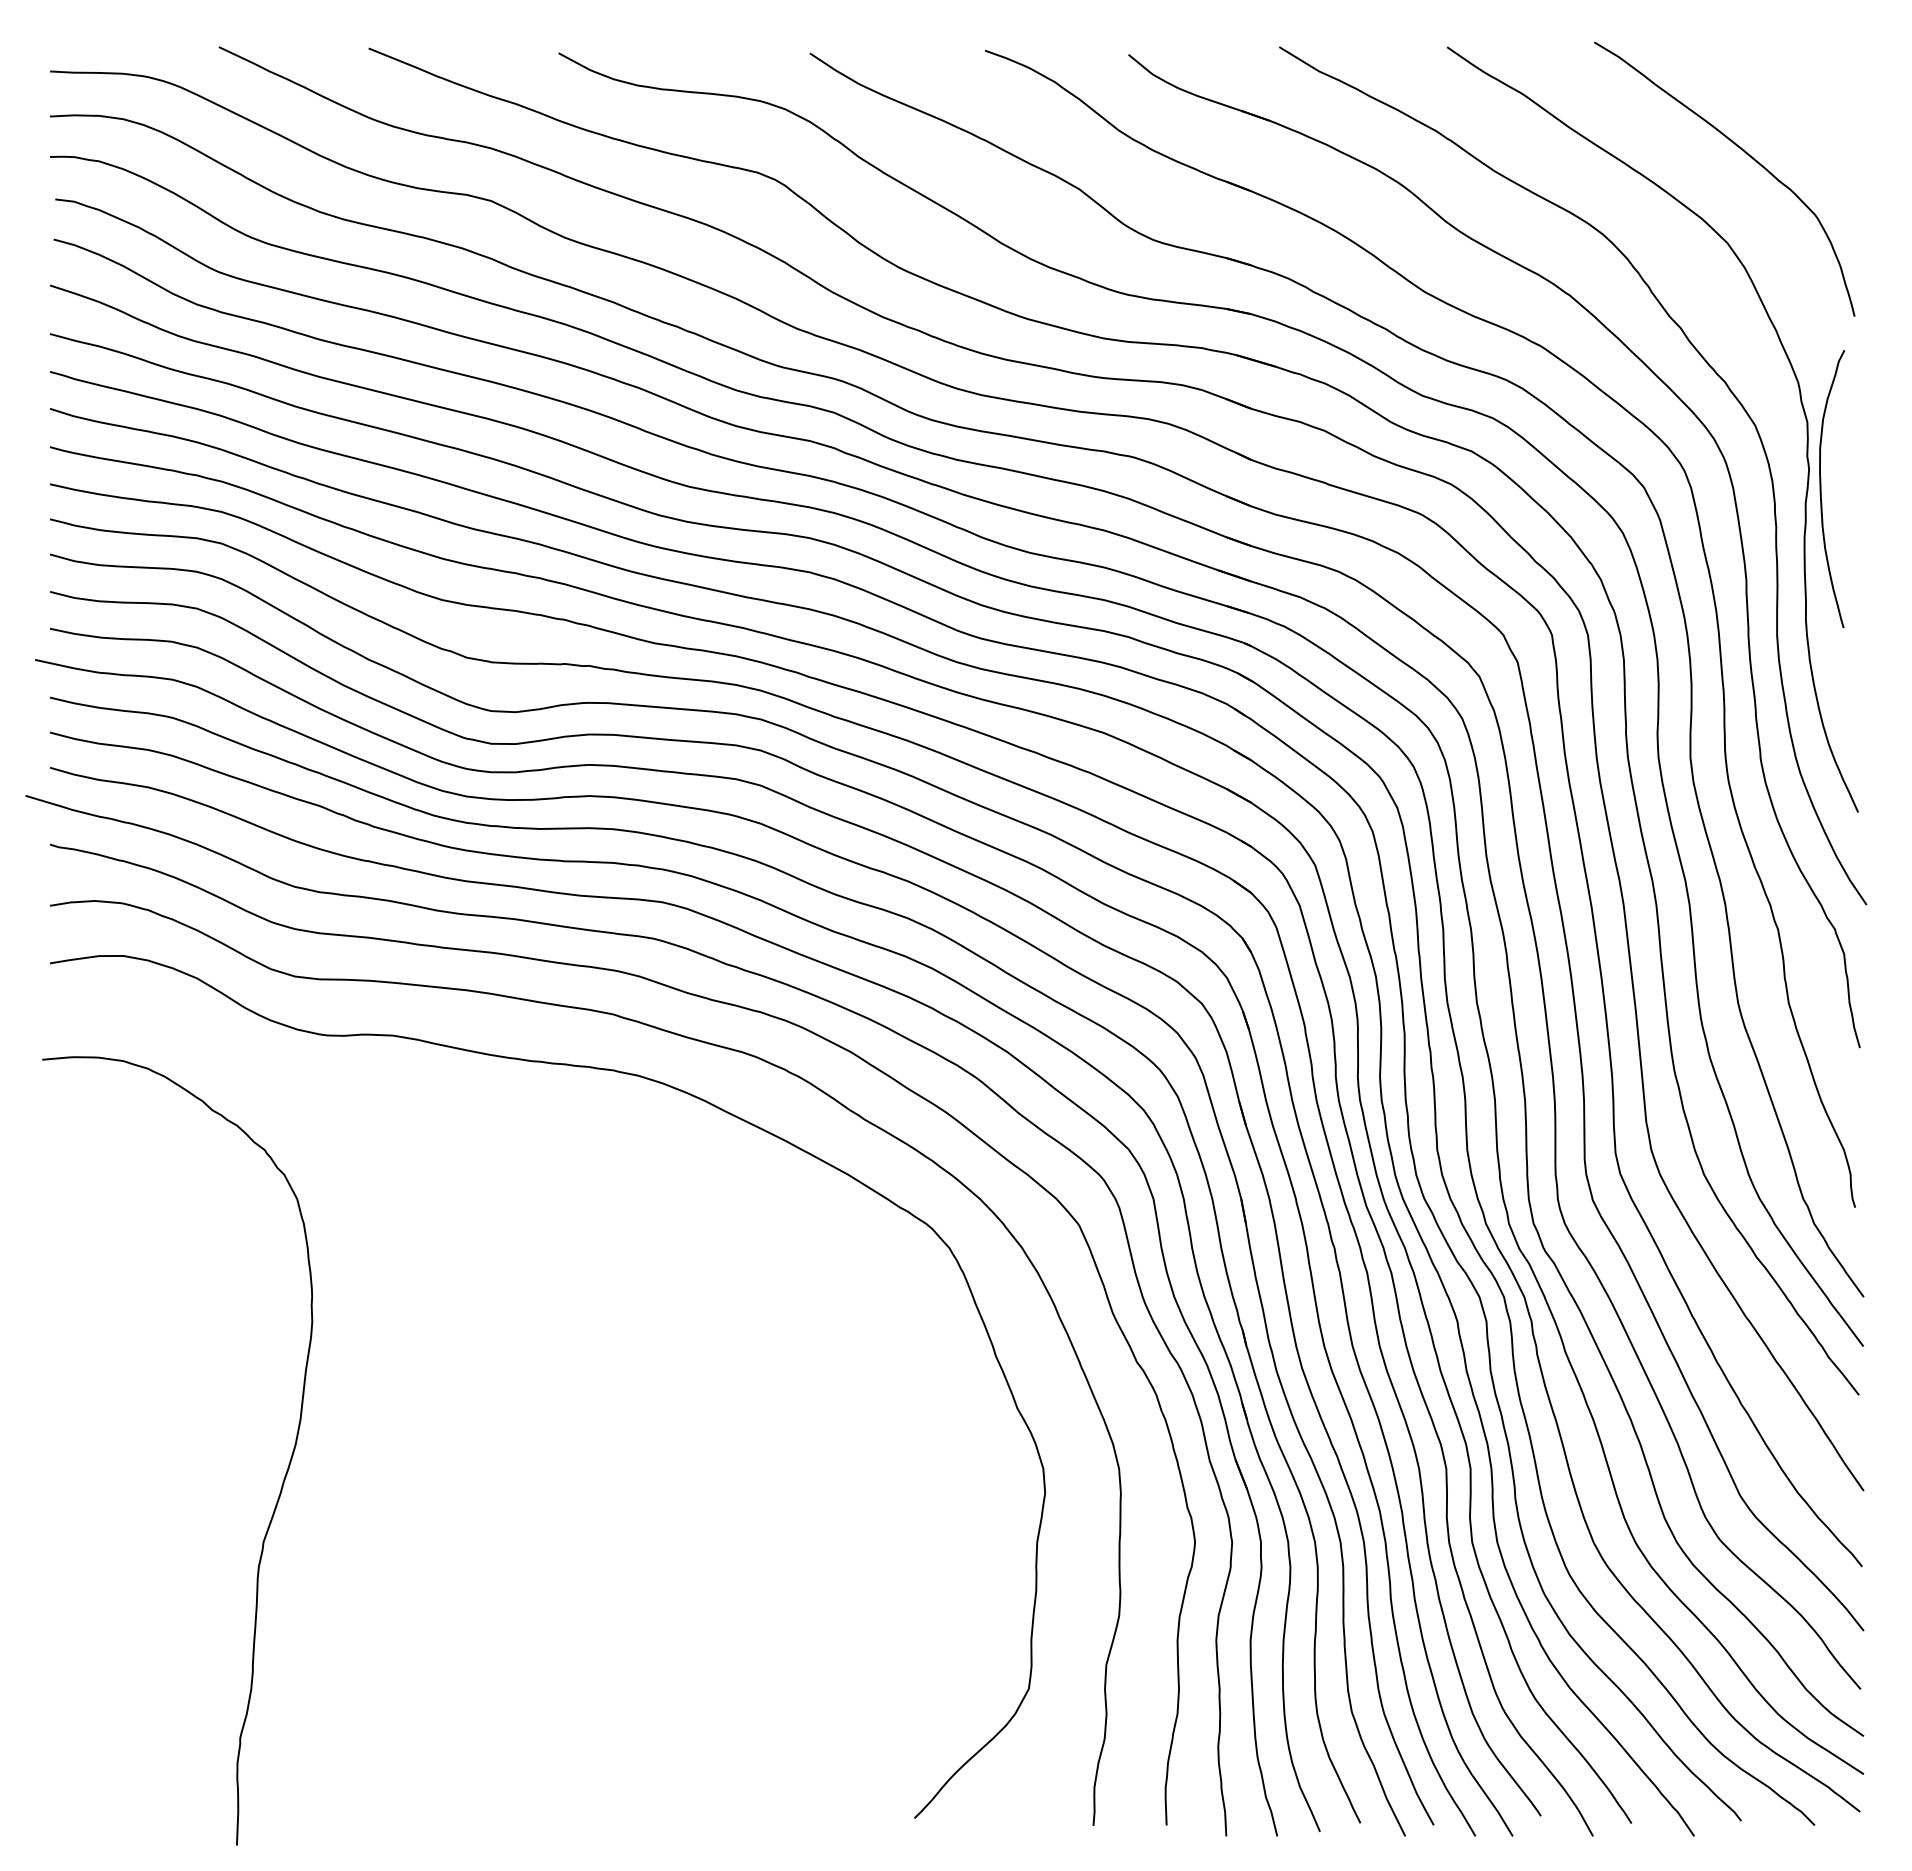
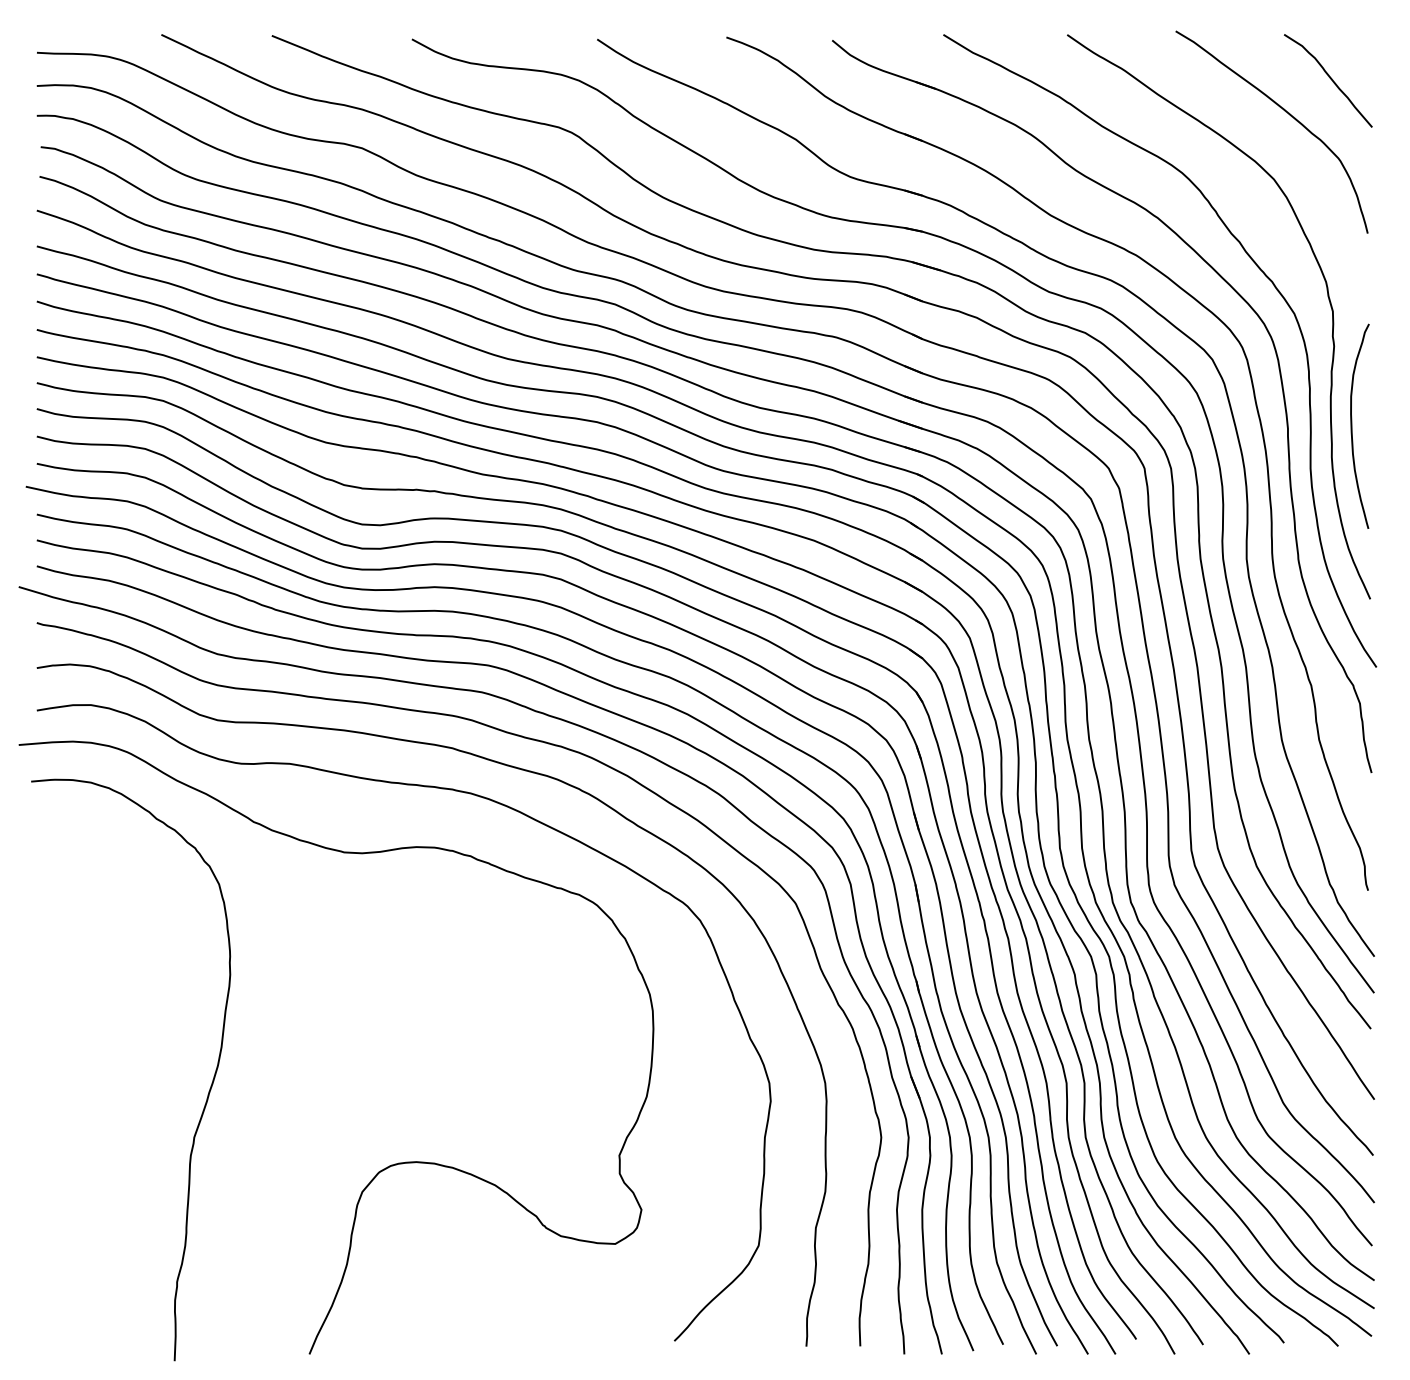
curve: (1803, 106) -> (1330, 78), added
curve: (1821, 489) -> (1352, 426), moved
curve: (530, 1579) -> (391, 1164), added

